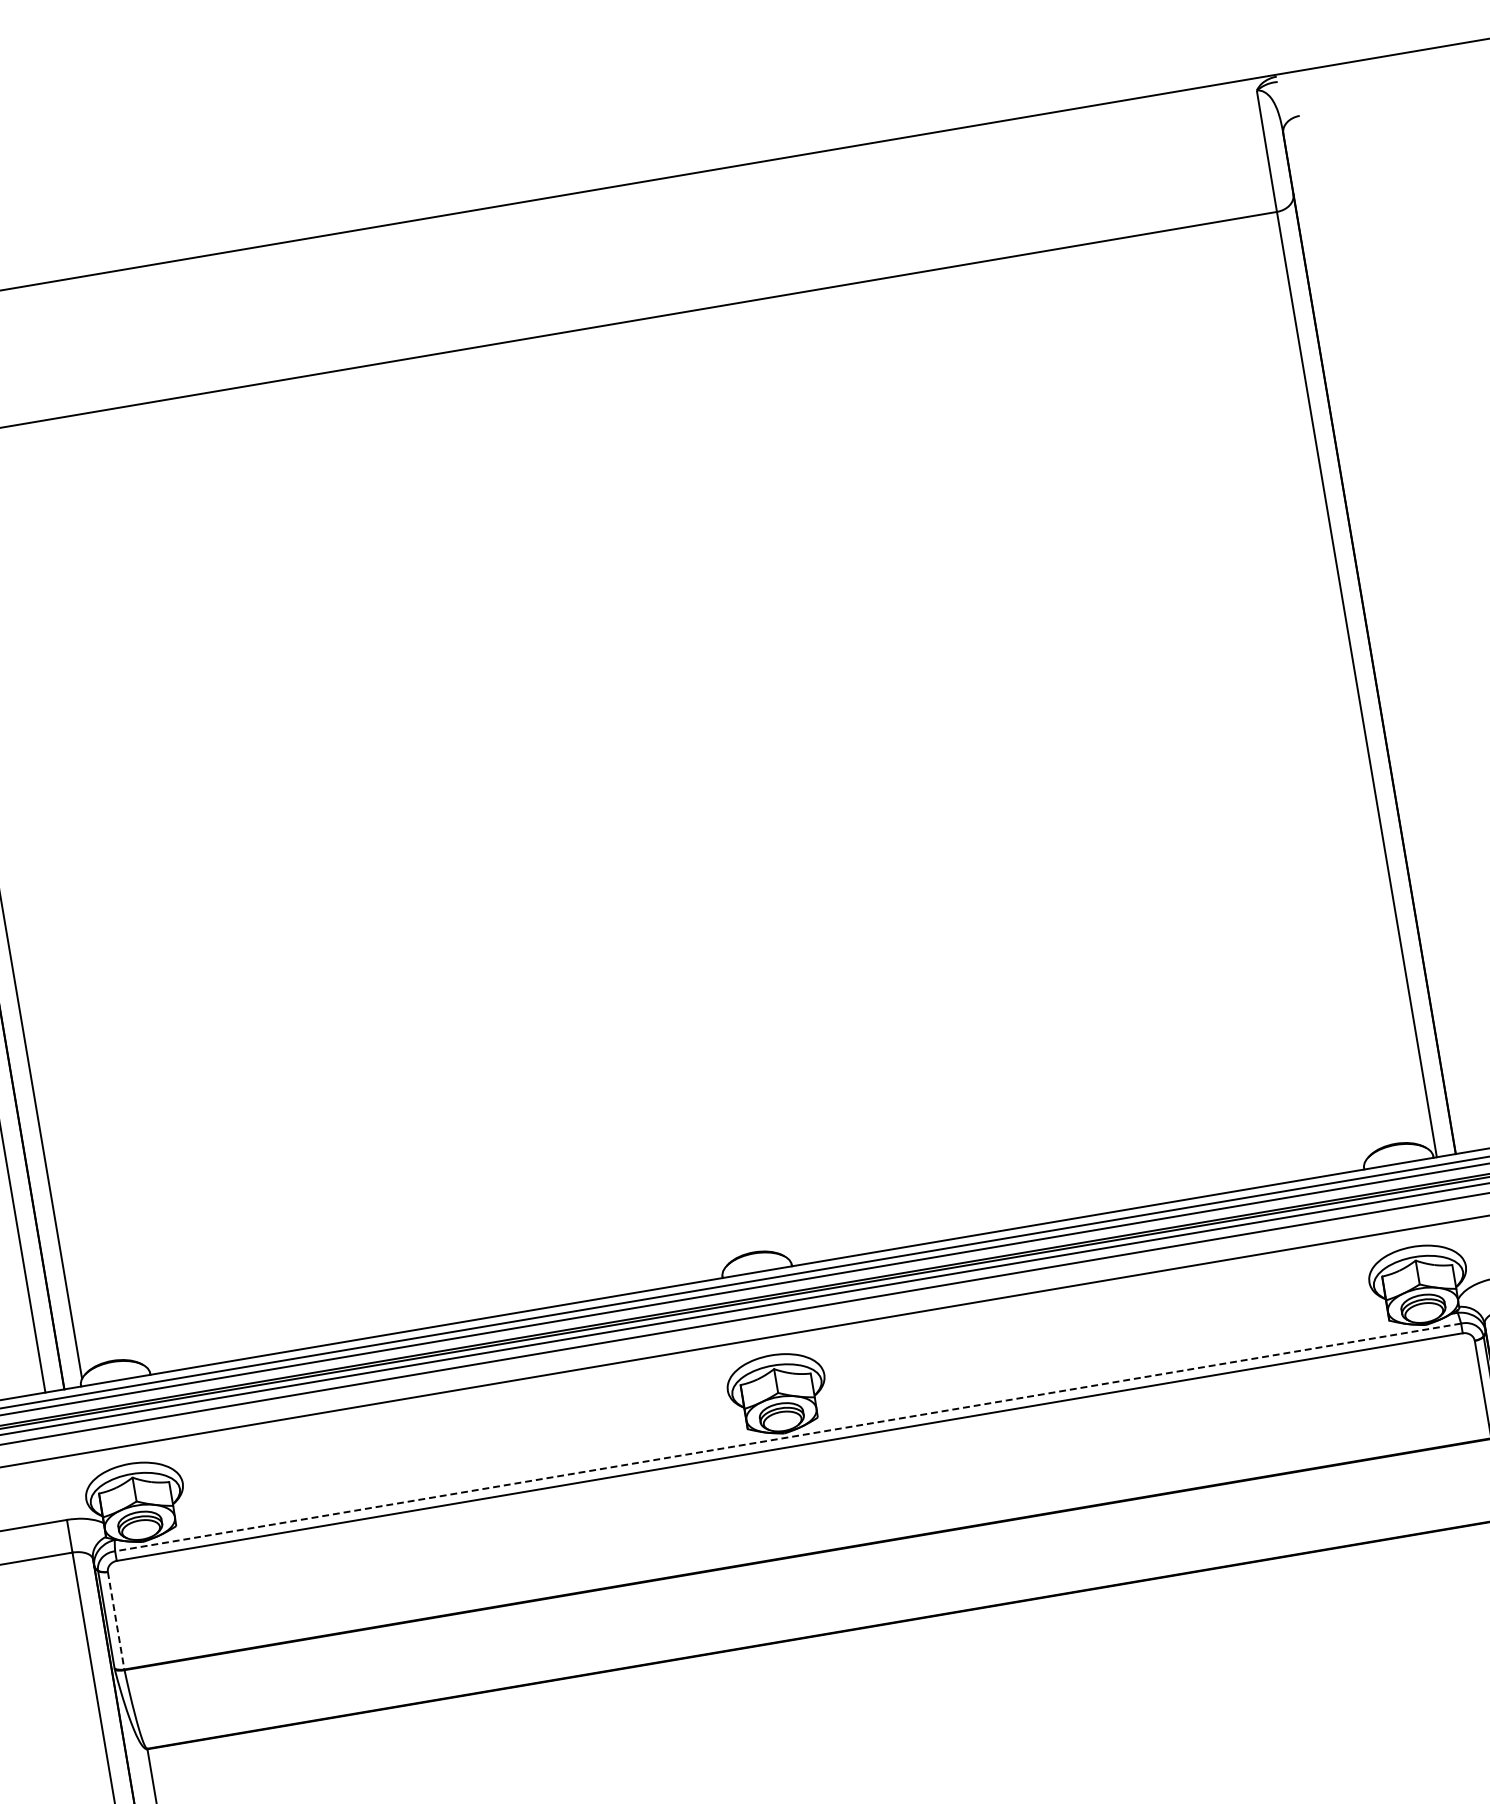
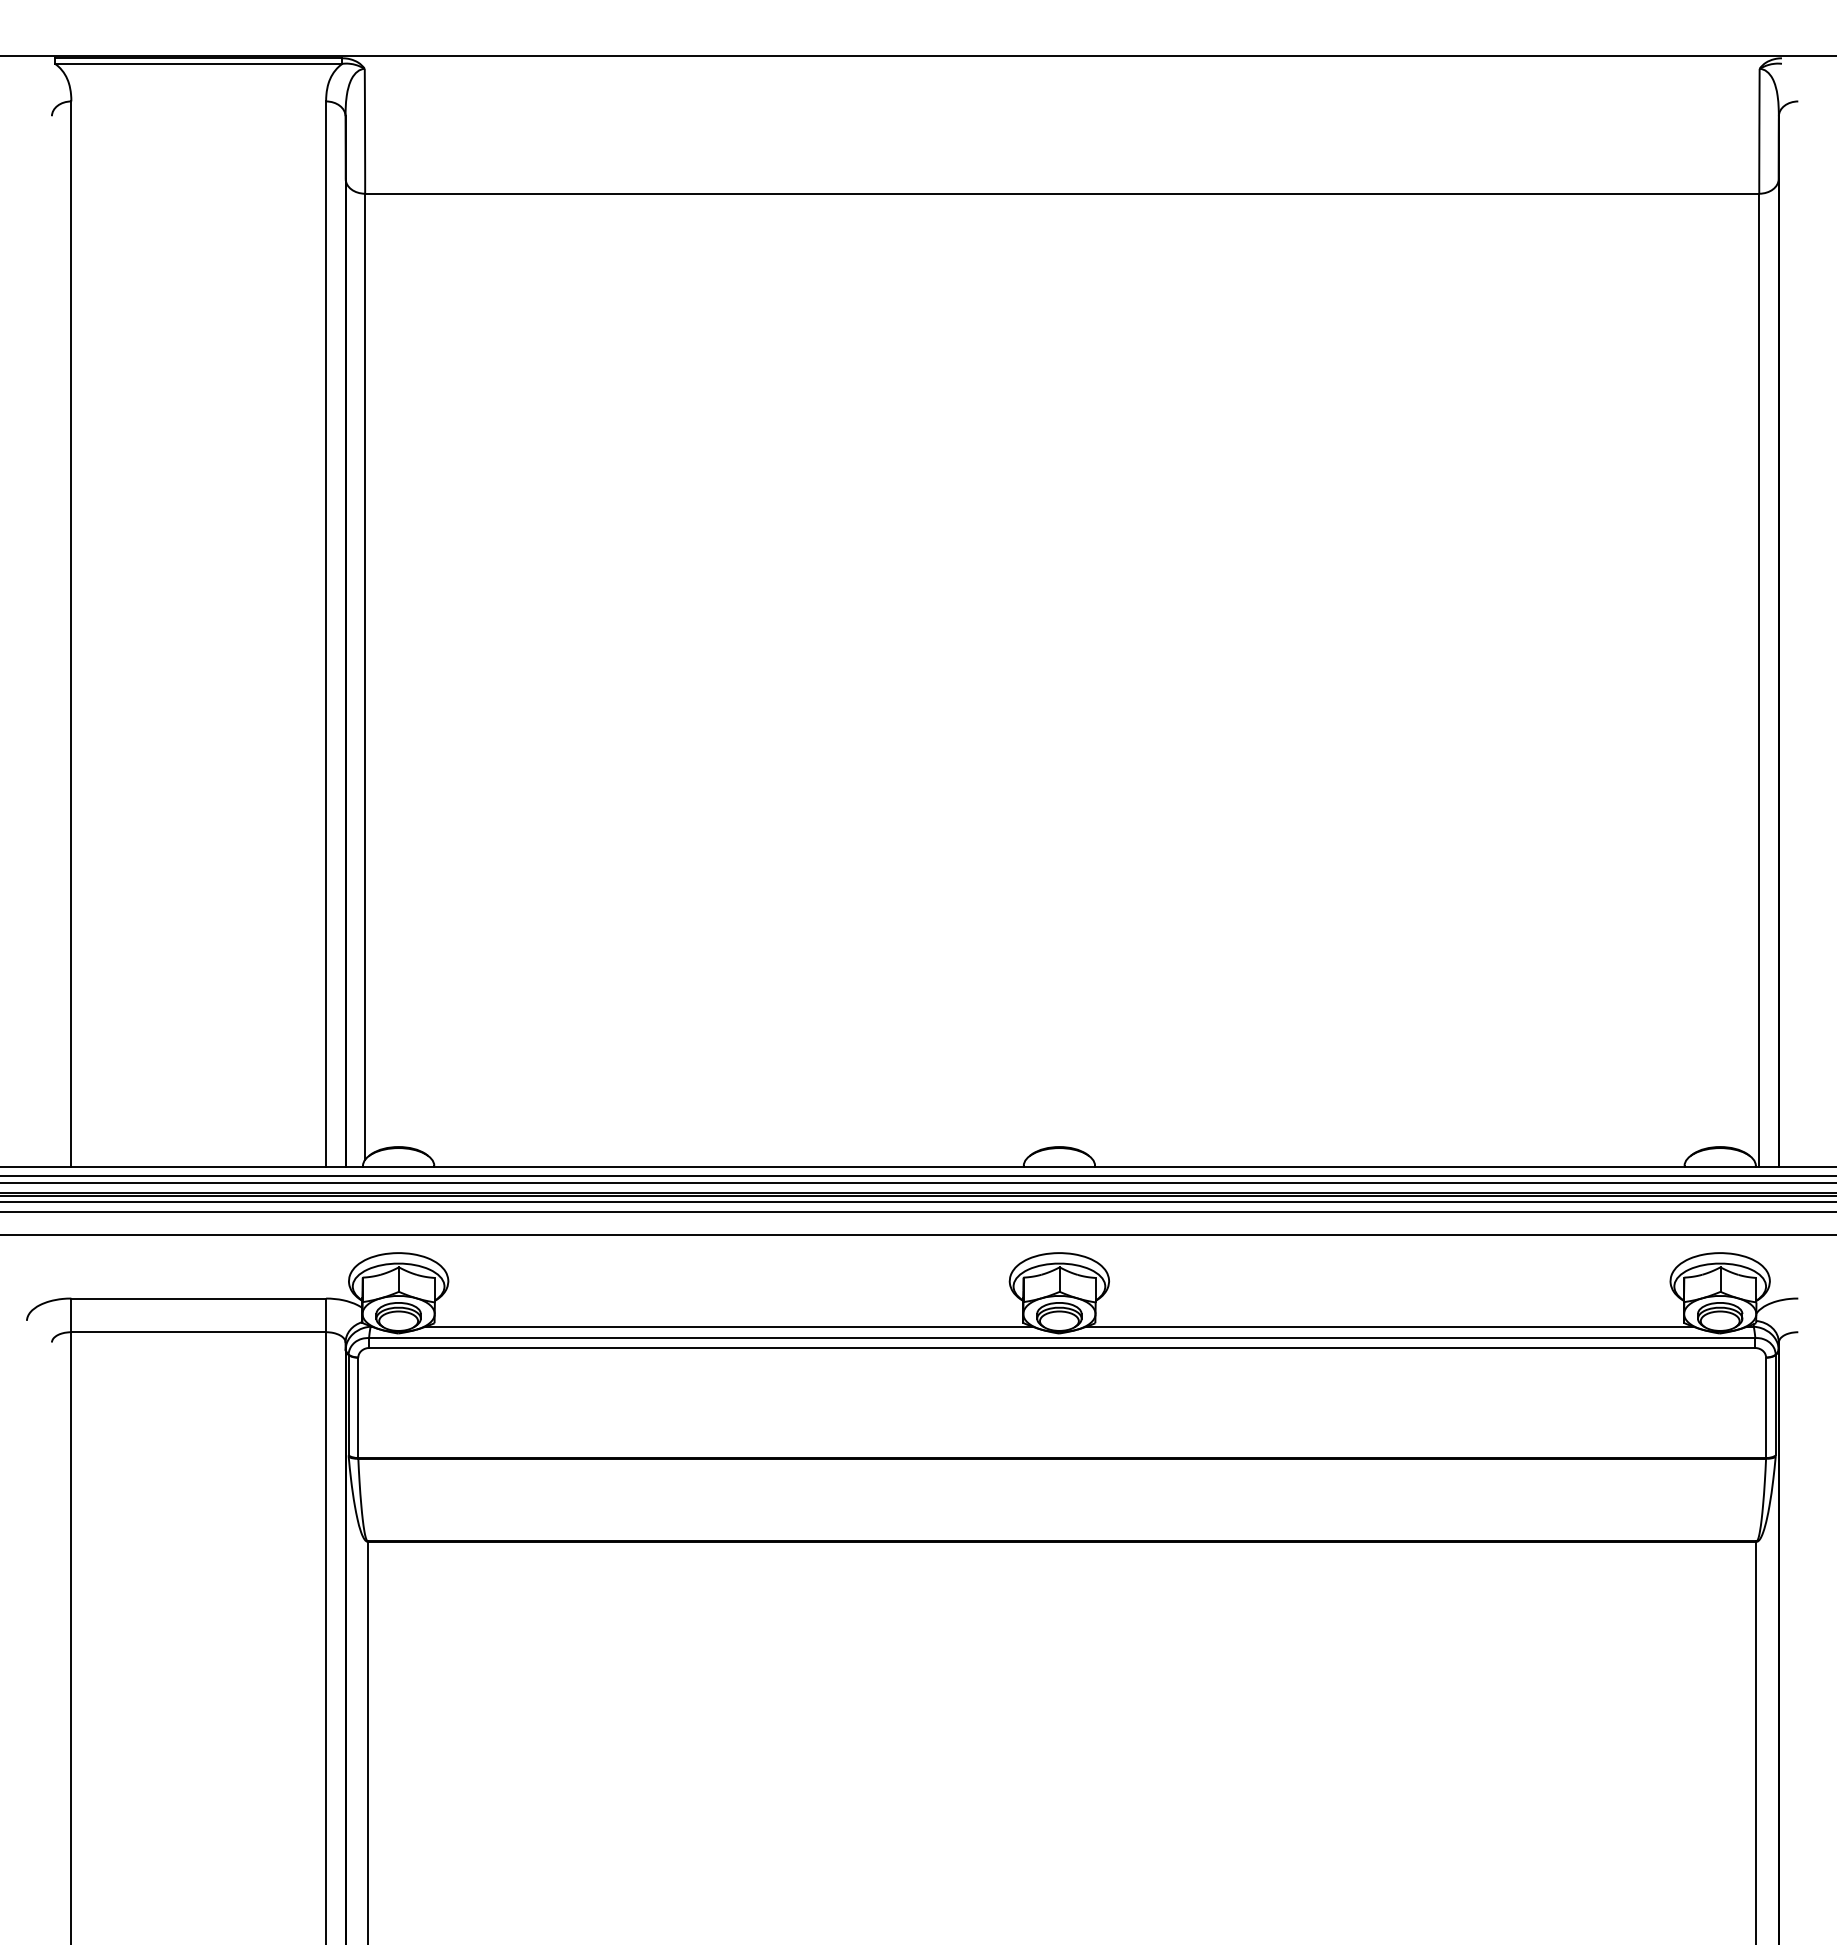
line: (1104, 1372) -> (1389, 1326), added
line: (787, 1437) -> (1061, 1338), dashed -> solid
line: (462, 1480) -> (728, 1326), added
line: (116, 1621) -> (358, 1408), dashed -> solid

